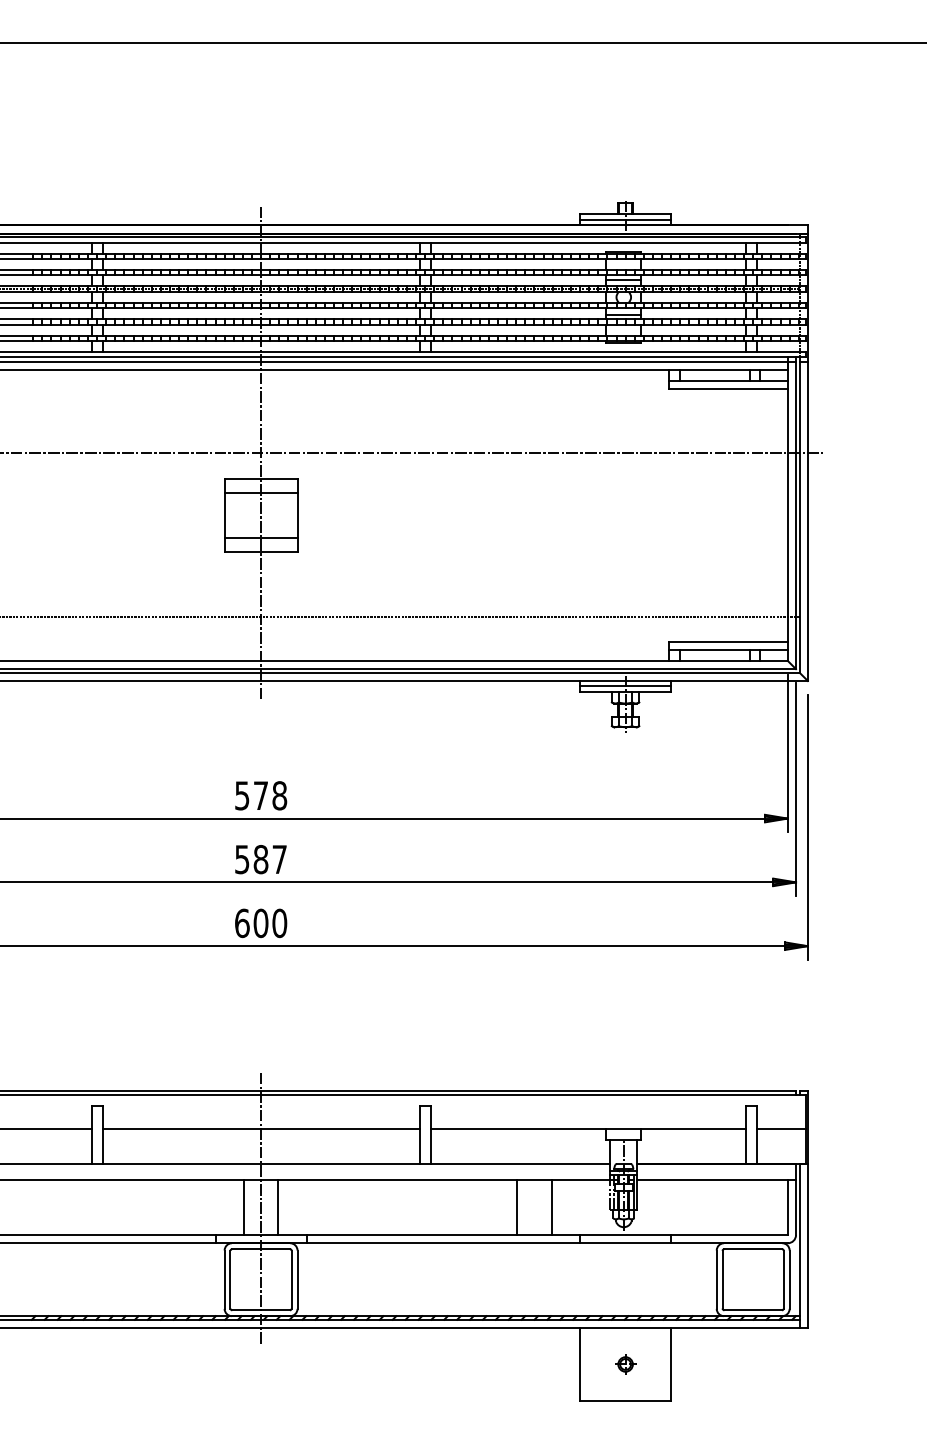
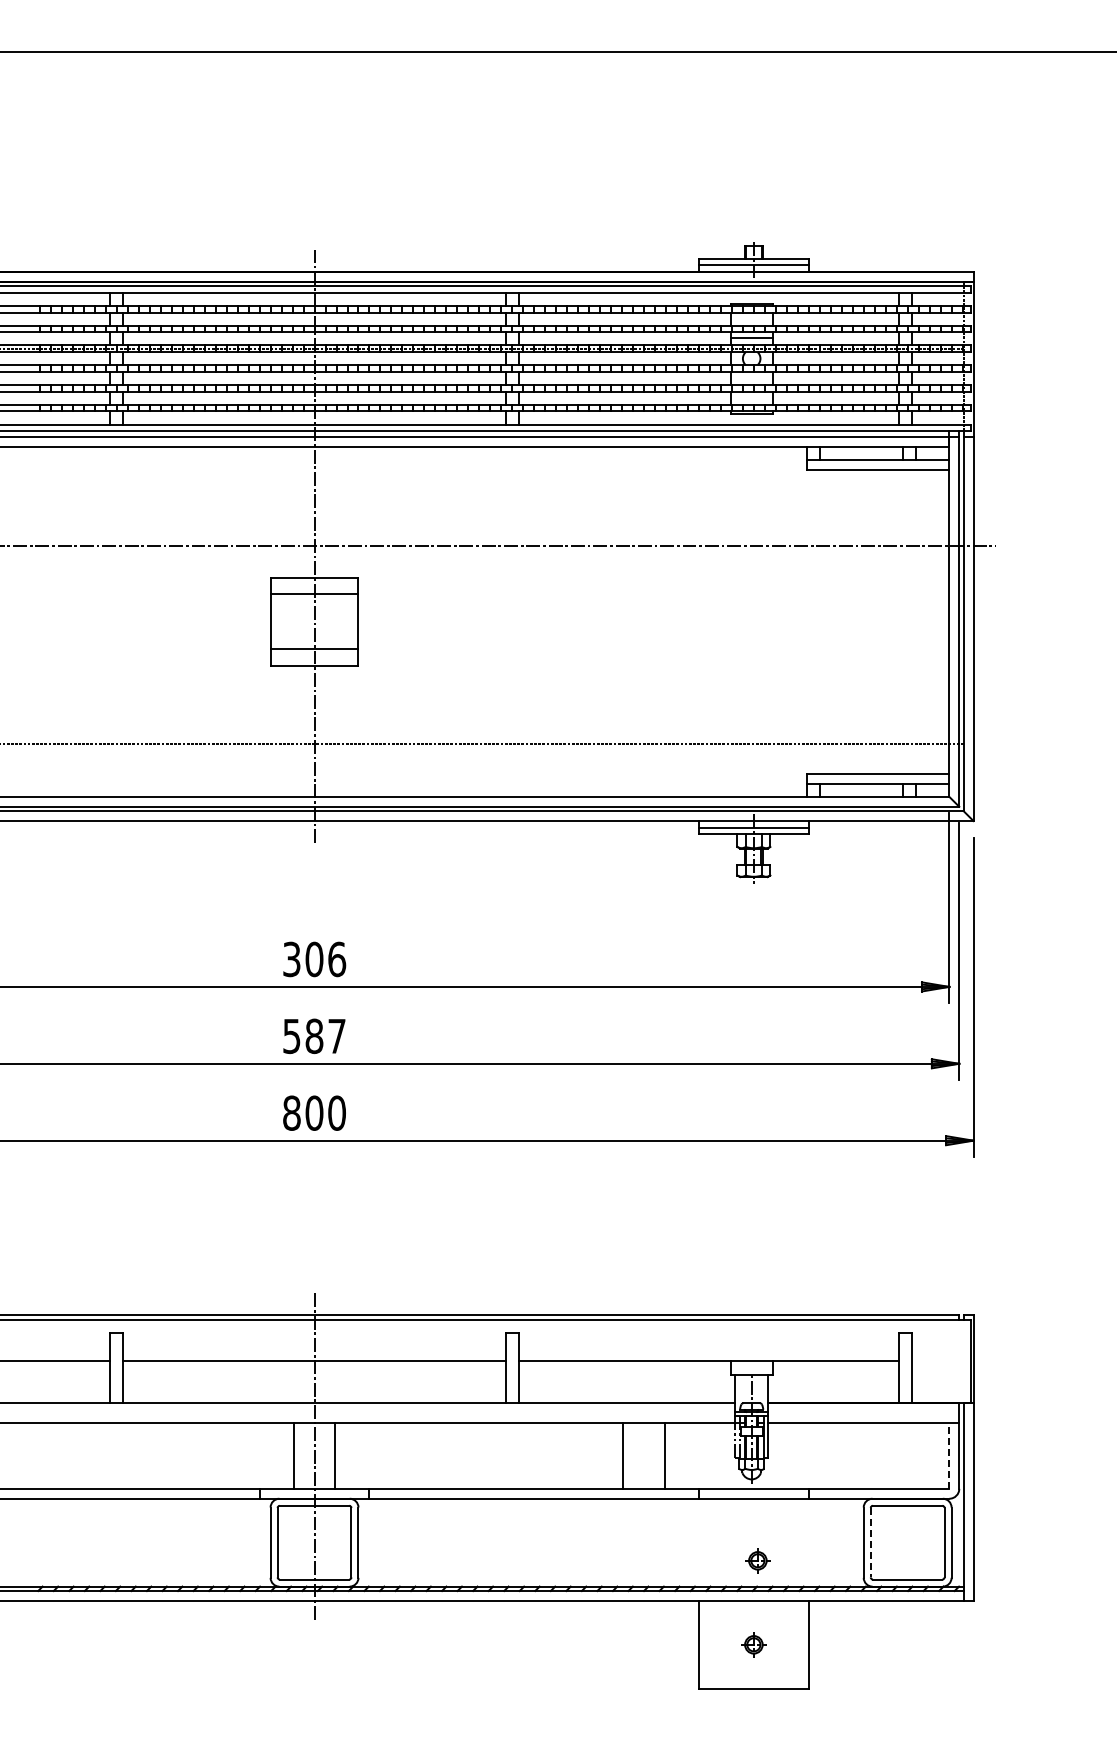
line: (623, 314) -> (751, 379), removed
text: (261, 795) -> (315, 959), 578 -> 306
text: (241, 922) -> (291, 1112), 600 -> 800
line: (781, 1129) -> (941, 1361), removed
line: (787, 1207) -> (949, 1455), solid -> dashed
line: (722, 1279) -> (870, 1542), solid -> dashed
part: (628, 1294) -> (757, 1560), added

